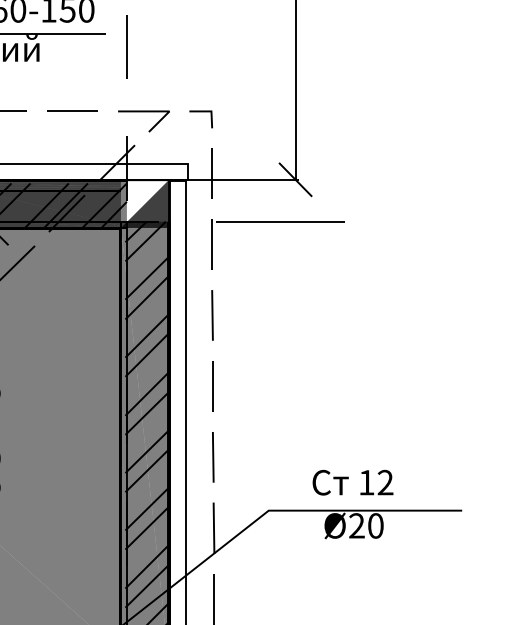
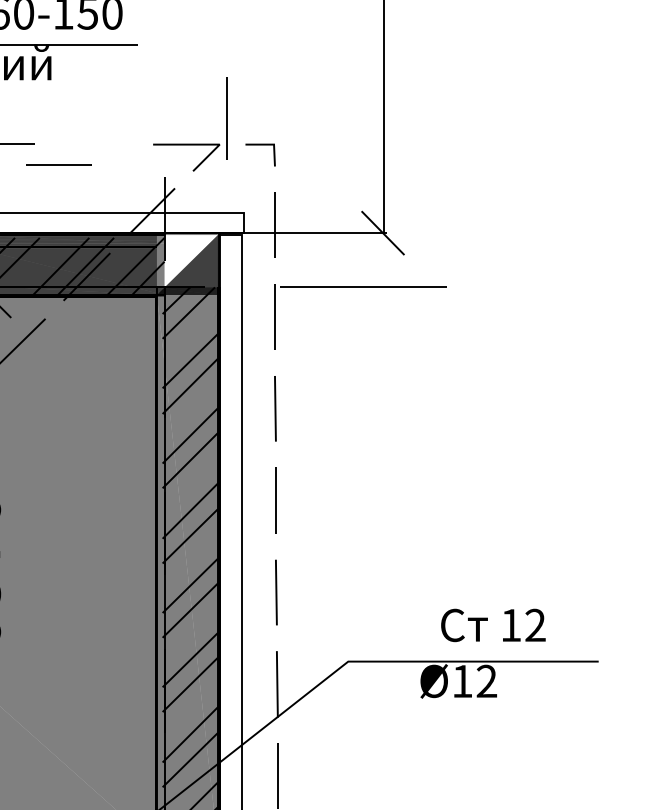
line: (126, 47) -> (226, 118), moved
line: (72, 111) -> (58, 164), moved
text: (353, 482) -> (493, 625), moved
text: (366, 526) -> (474, 681), Ø20 -> Ø12

